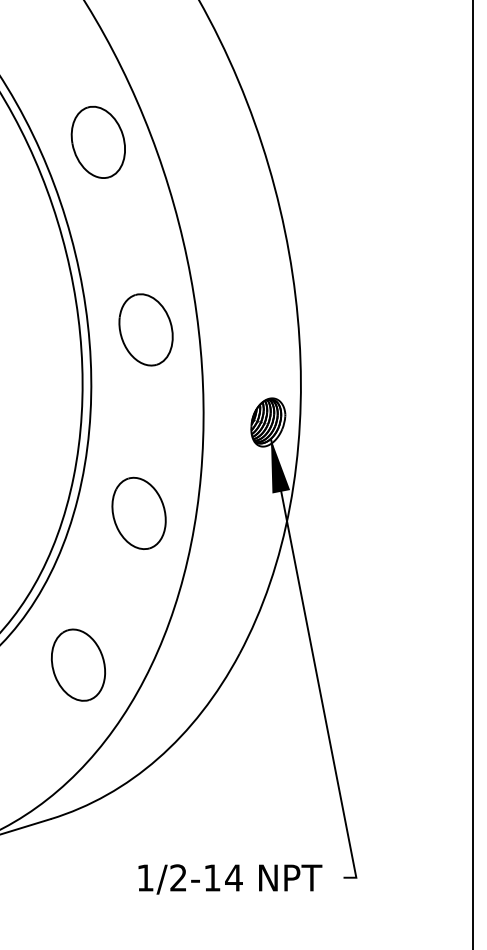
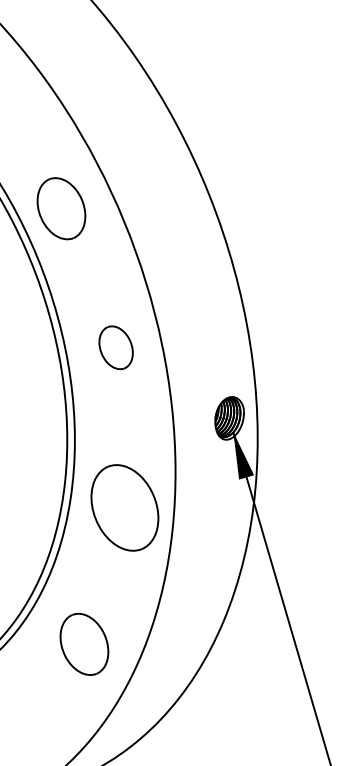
part: (97, 141) -> (60, 208), moved
part: (145, 329) -> (115, 347), size x0.7
part: (138, 512) -> (124, 506), size x1.4

